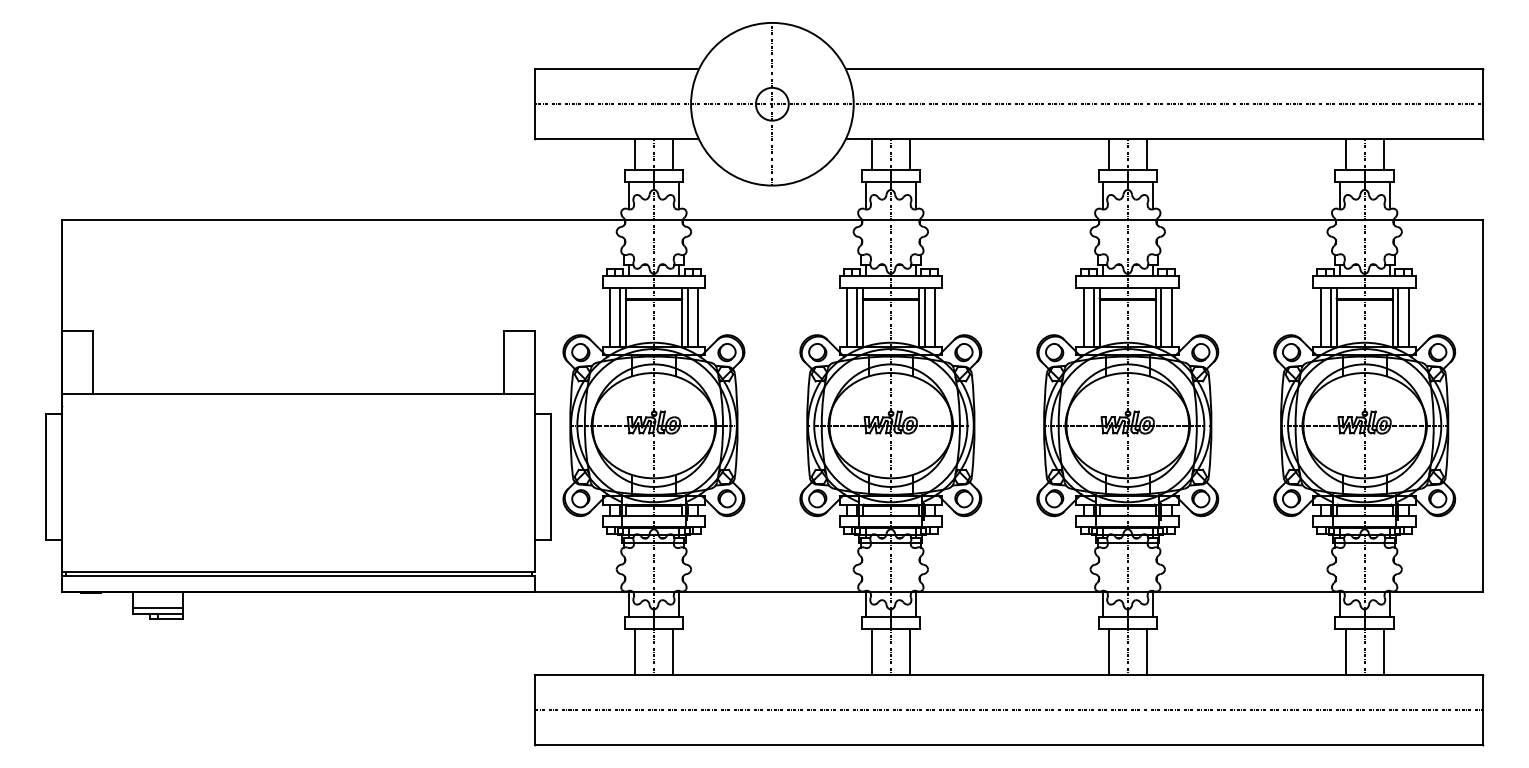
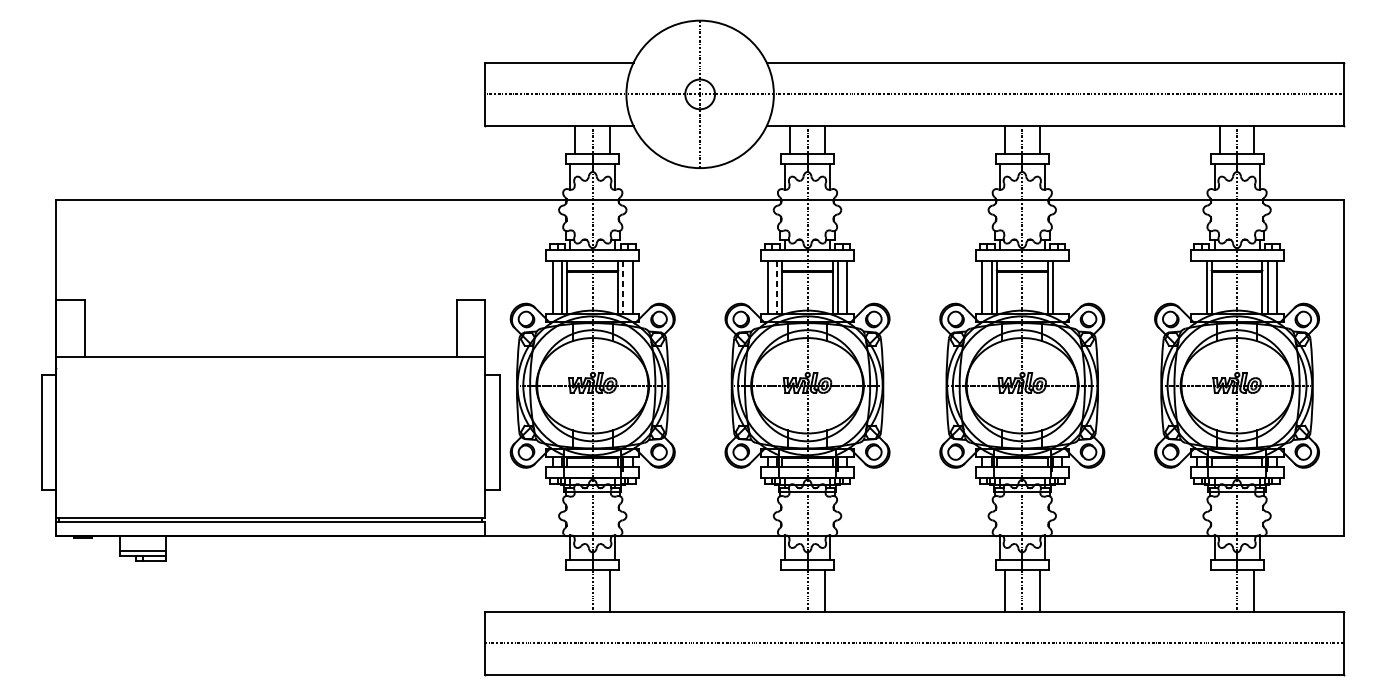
line: (687, 317) -> (623, 287), solid -> dashed
line: (857, 317) -> (777, 287), solid -> dashed
line: (1171, 317) -> (1061, 287), removed
line: (1320, 317) -> (1197, 287), removed
line: (634, 651) -> (575, 590), removed
line: (871, 651) -> (789, 590), removed
line: (1345, 651) -> (1219, 590), removed

